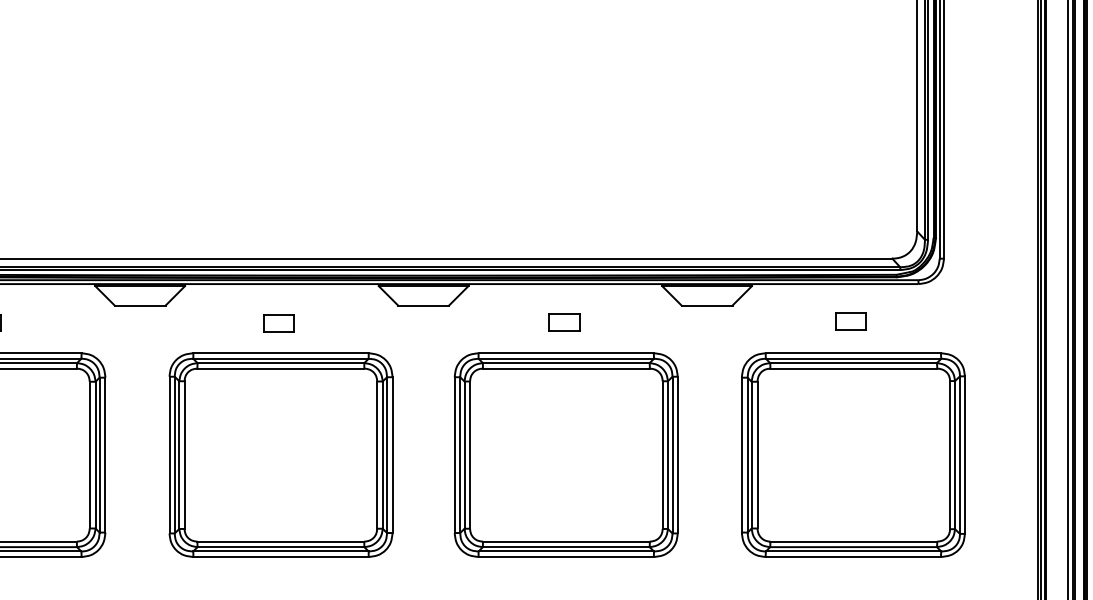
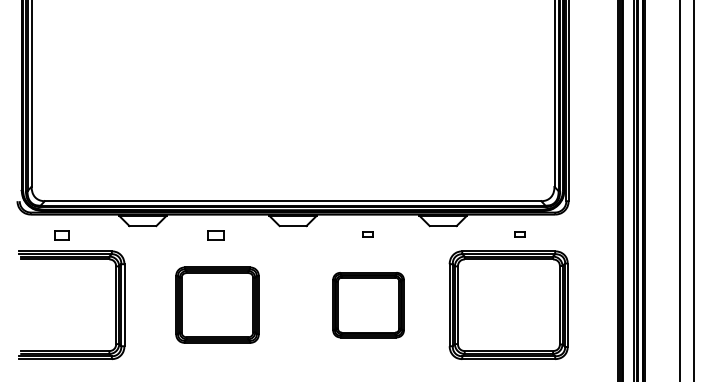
part: (564, 321) -> (367, 234), size x0.6
part: (851, 321) -> (519, 234), size x0.6
part: (280, 453) -> (217, 304), size x0.7
part: (566, 453) -> (368, 304), size x0.6
part: (852, 453) -> (508, 304), moved

